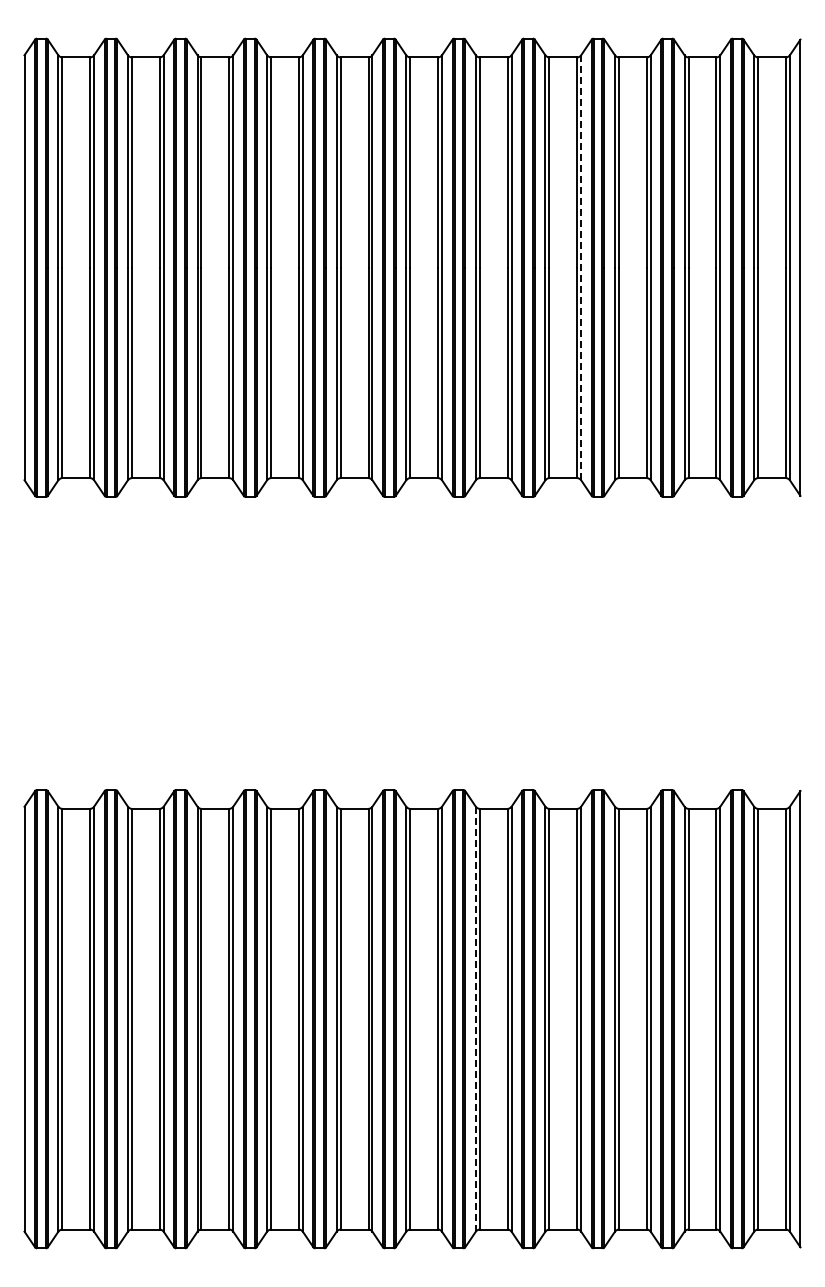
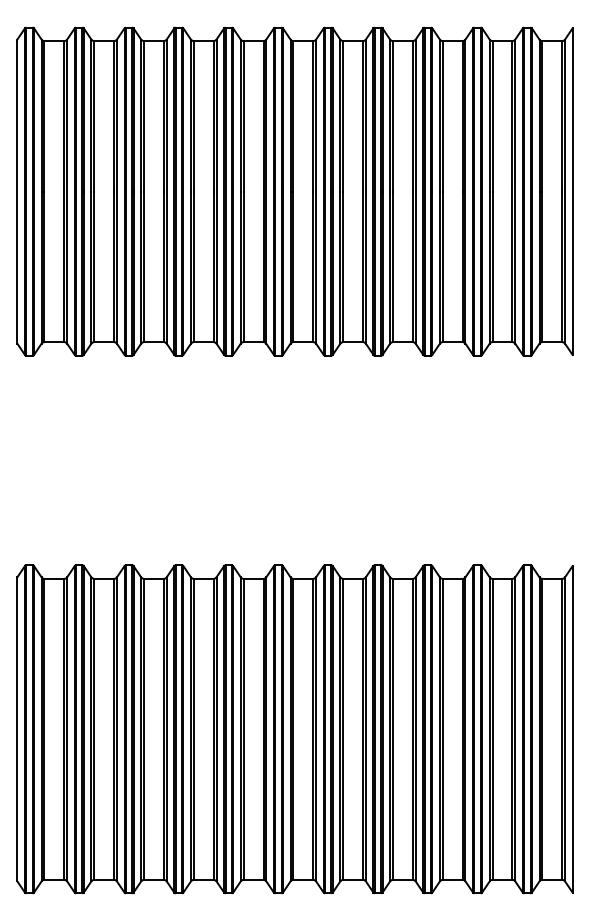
line: (581, 268) -> (415, 192), dashed -> solid
line: (475, 1018) -> (340, 728), dashed -> solid

